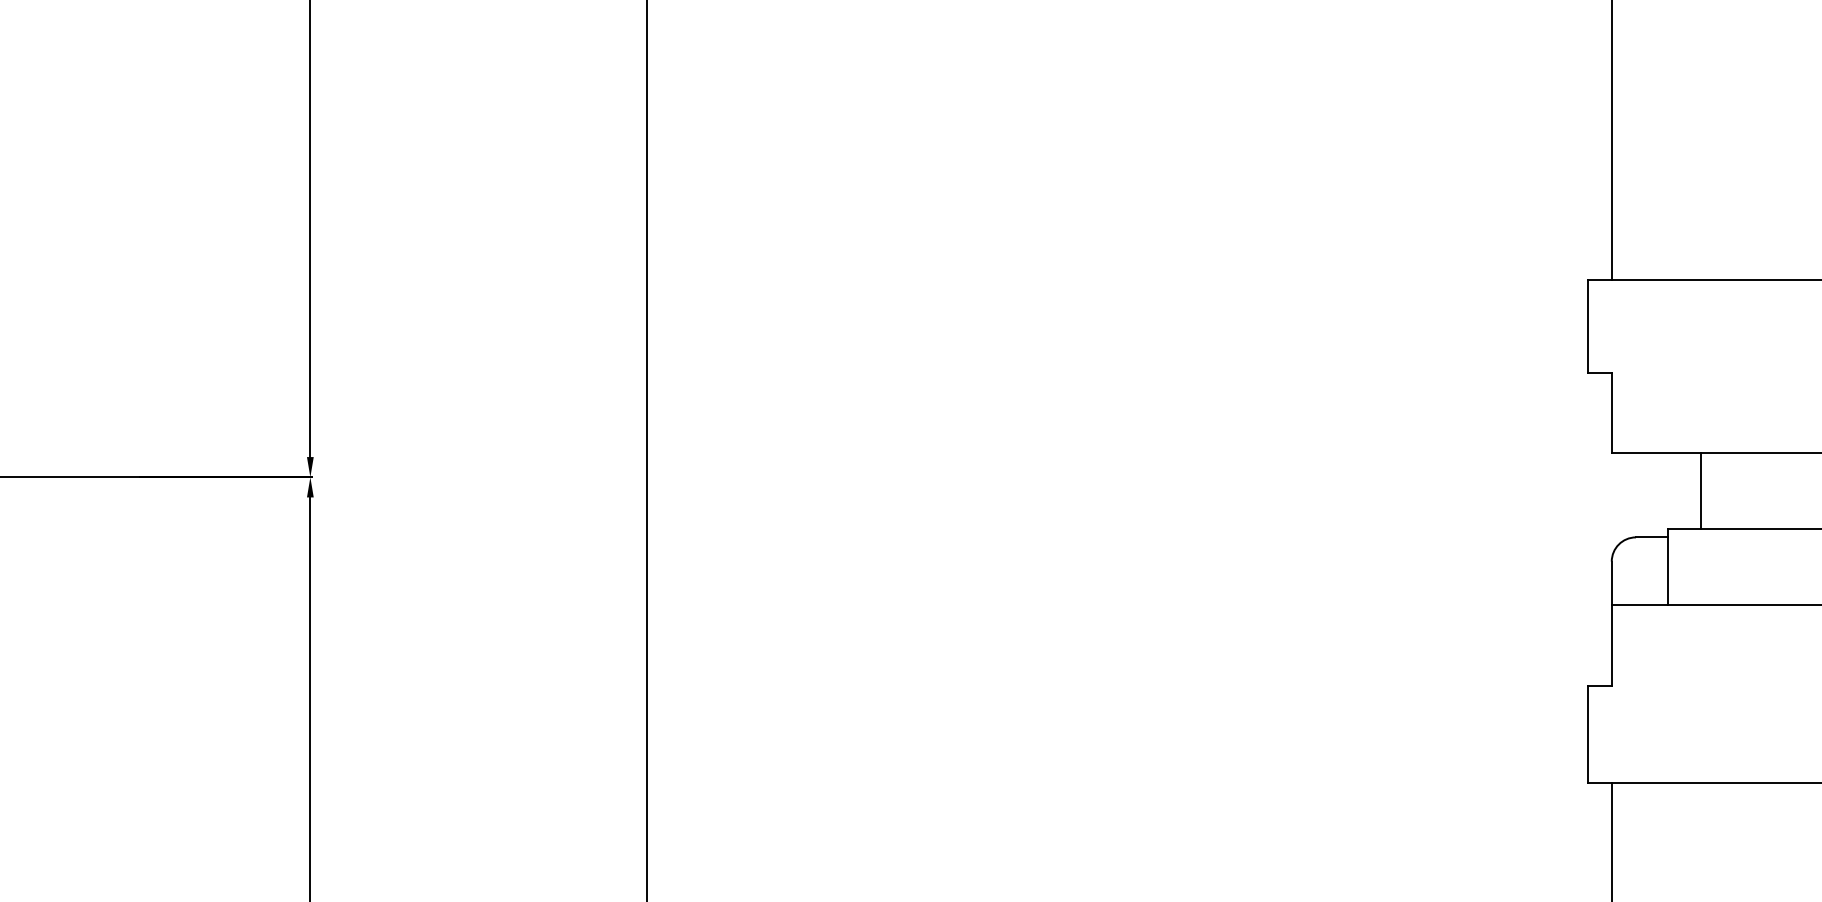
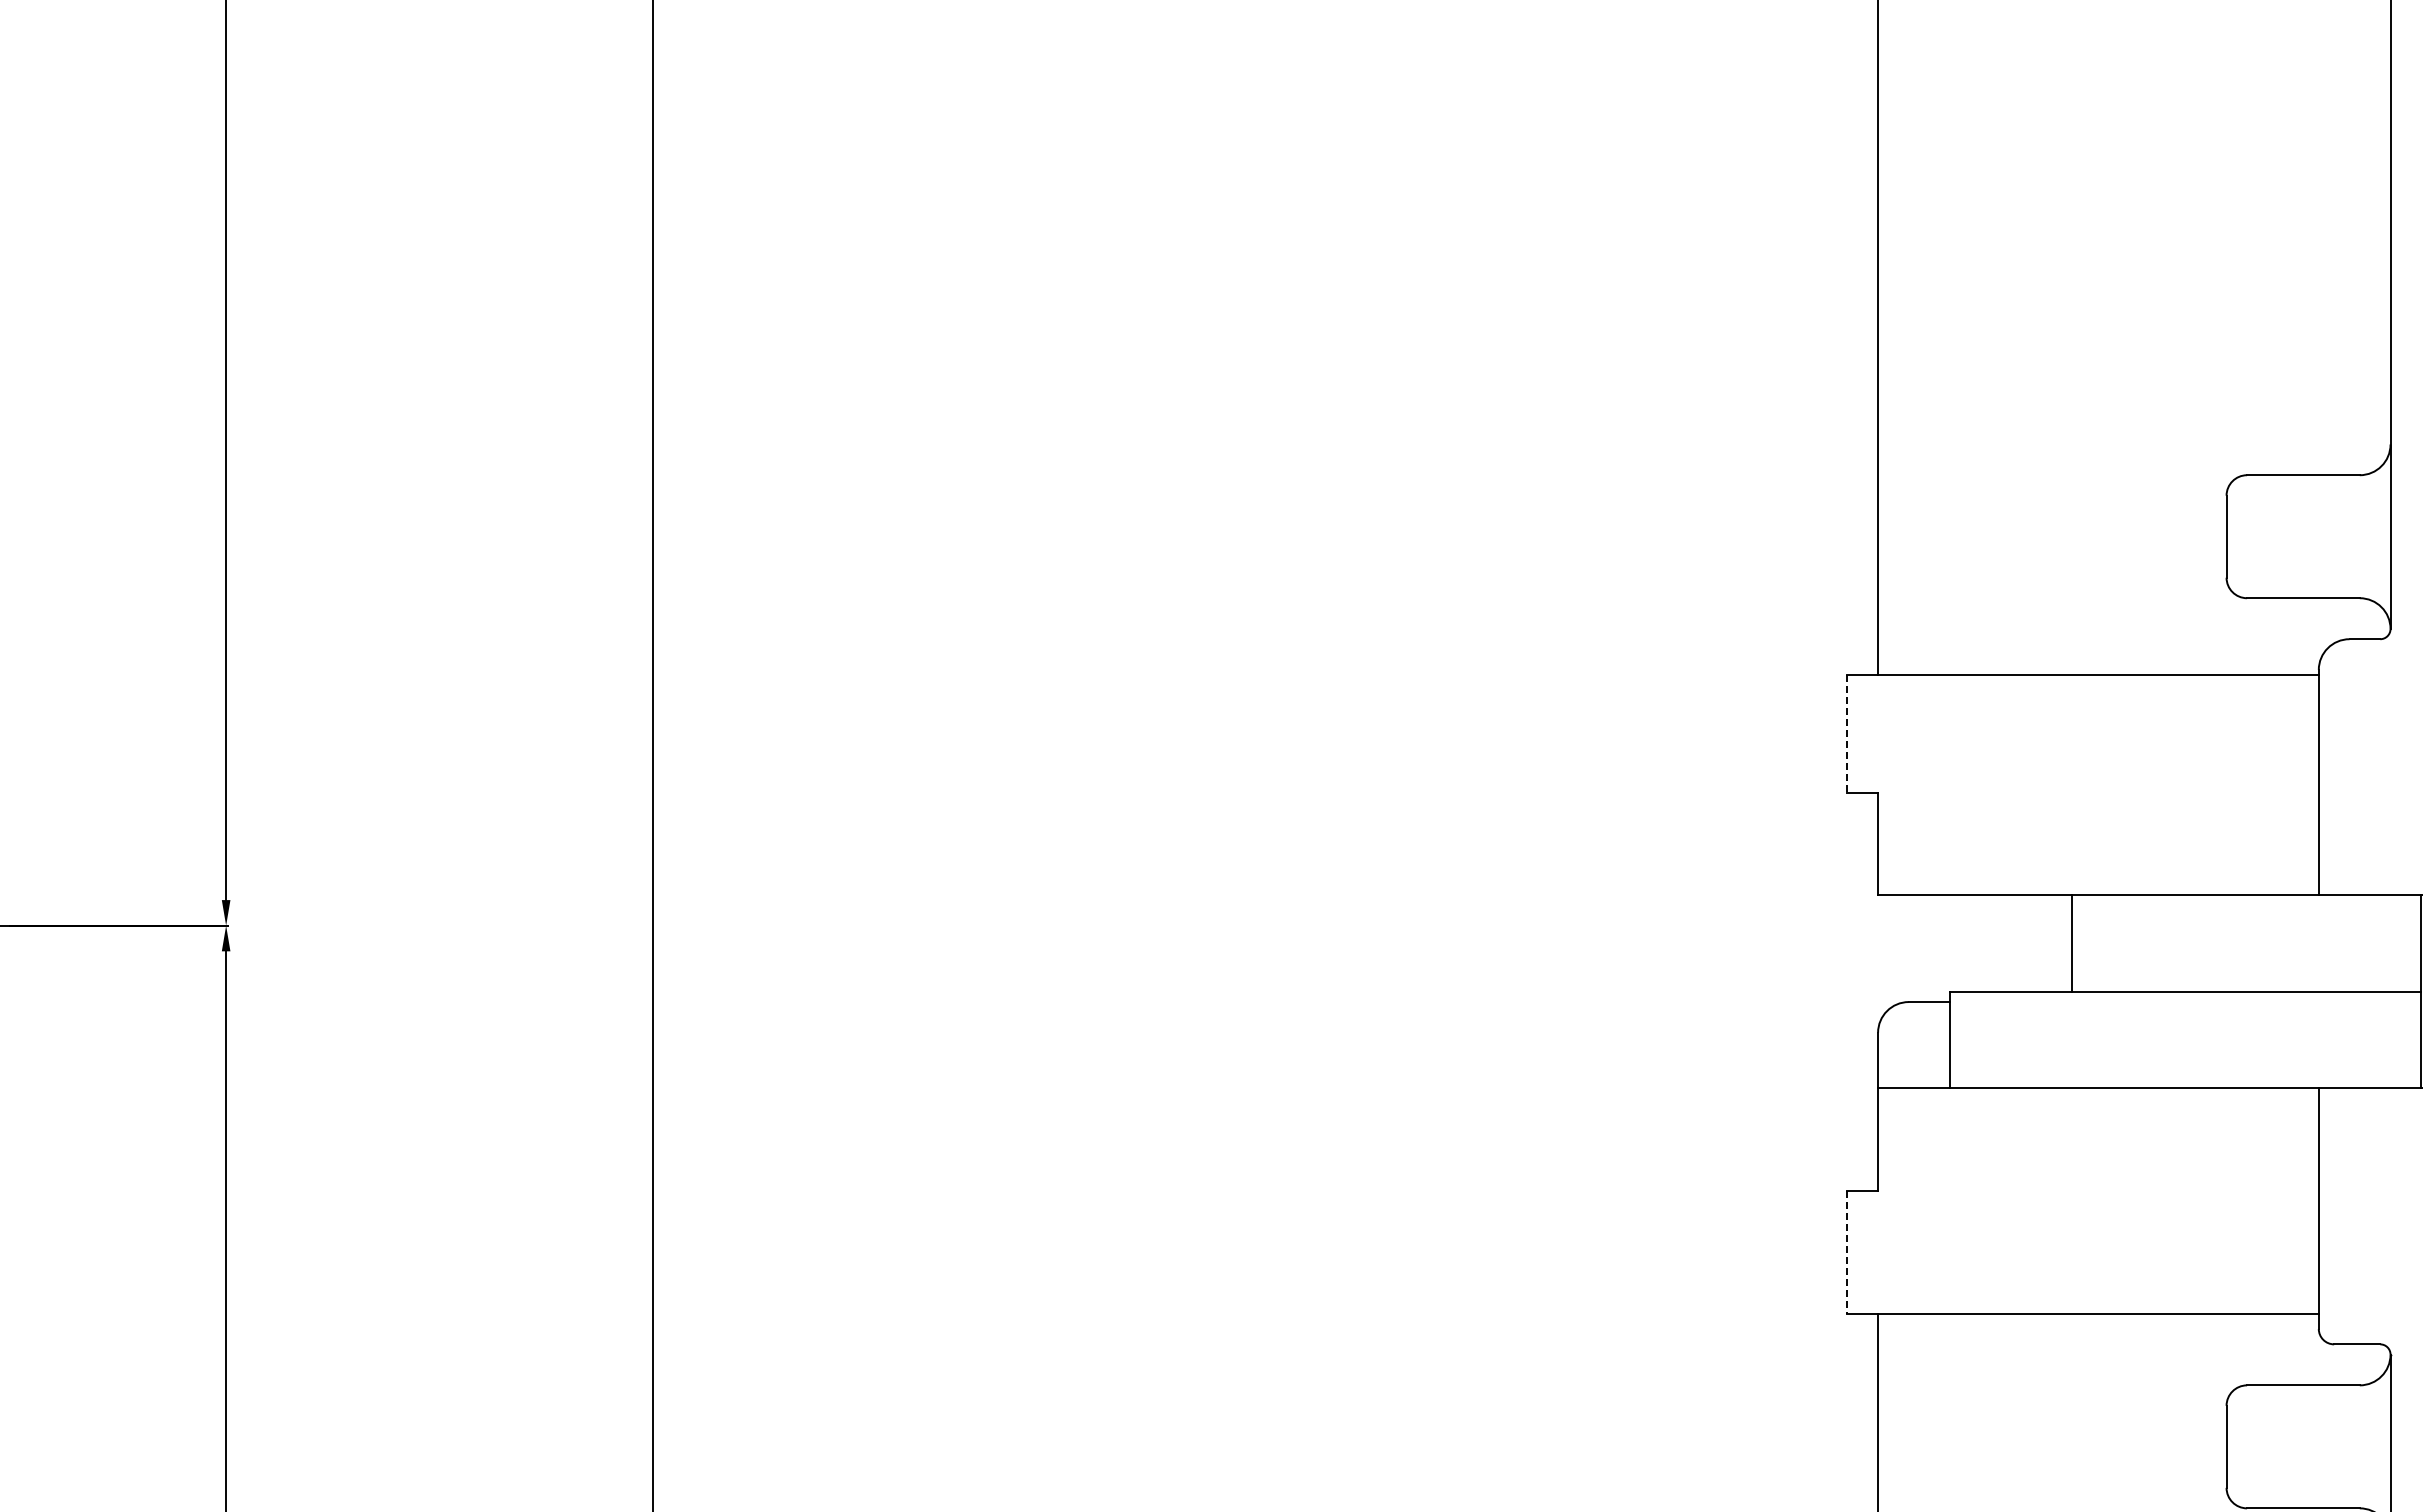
line: (1587, 326) -> (1847, 734), solid -> dashed
line: (1700, 491) -> (2071, 943), moved
line: (1587, 734) -> (1847, 1252), solid -> dashed

